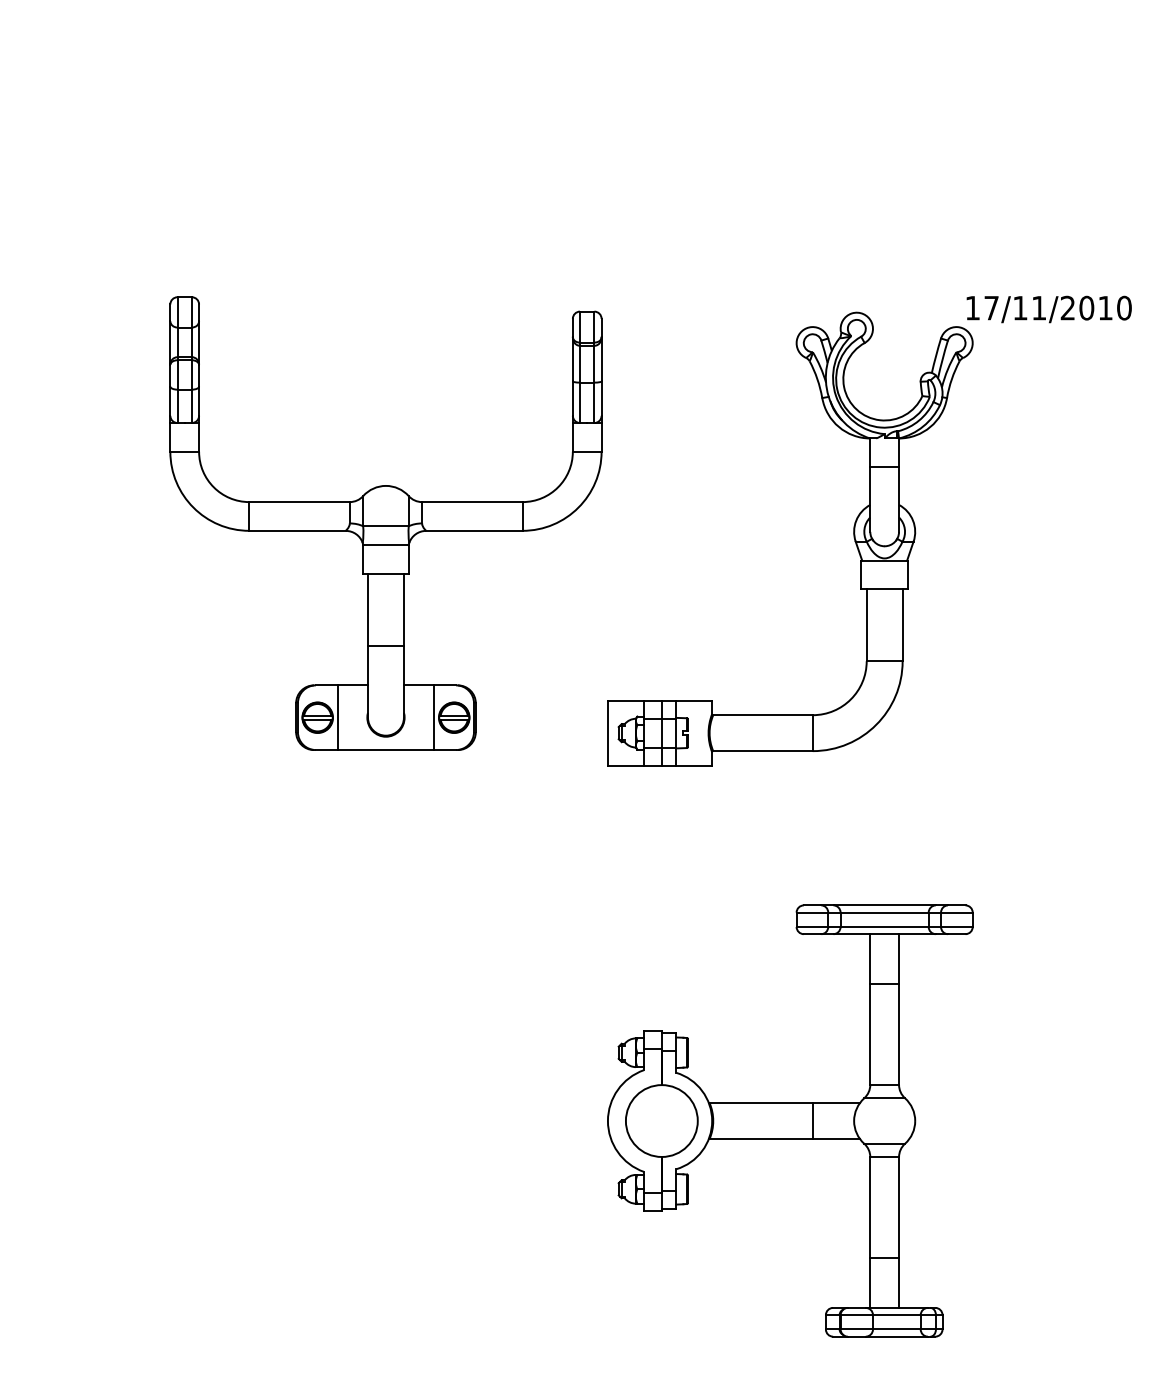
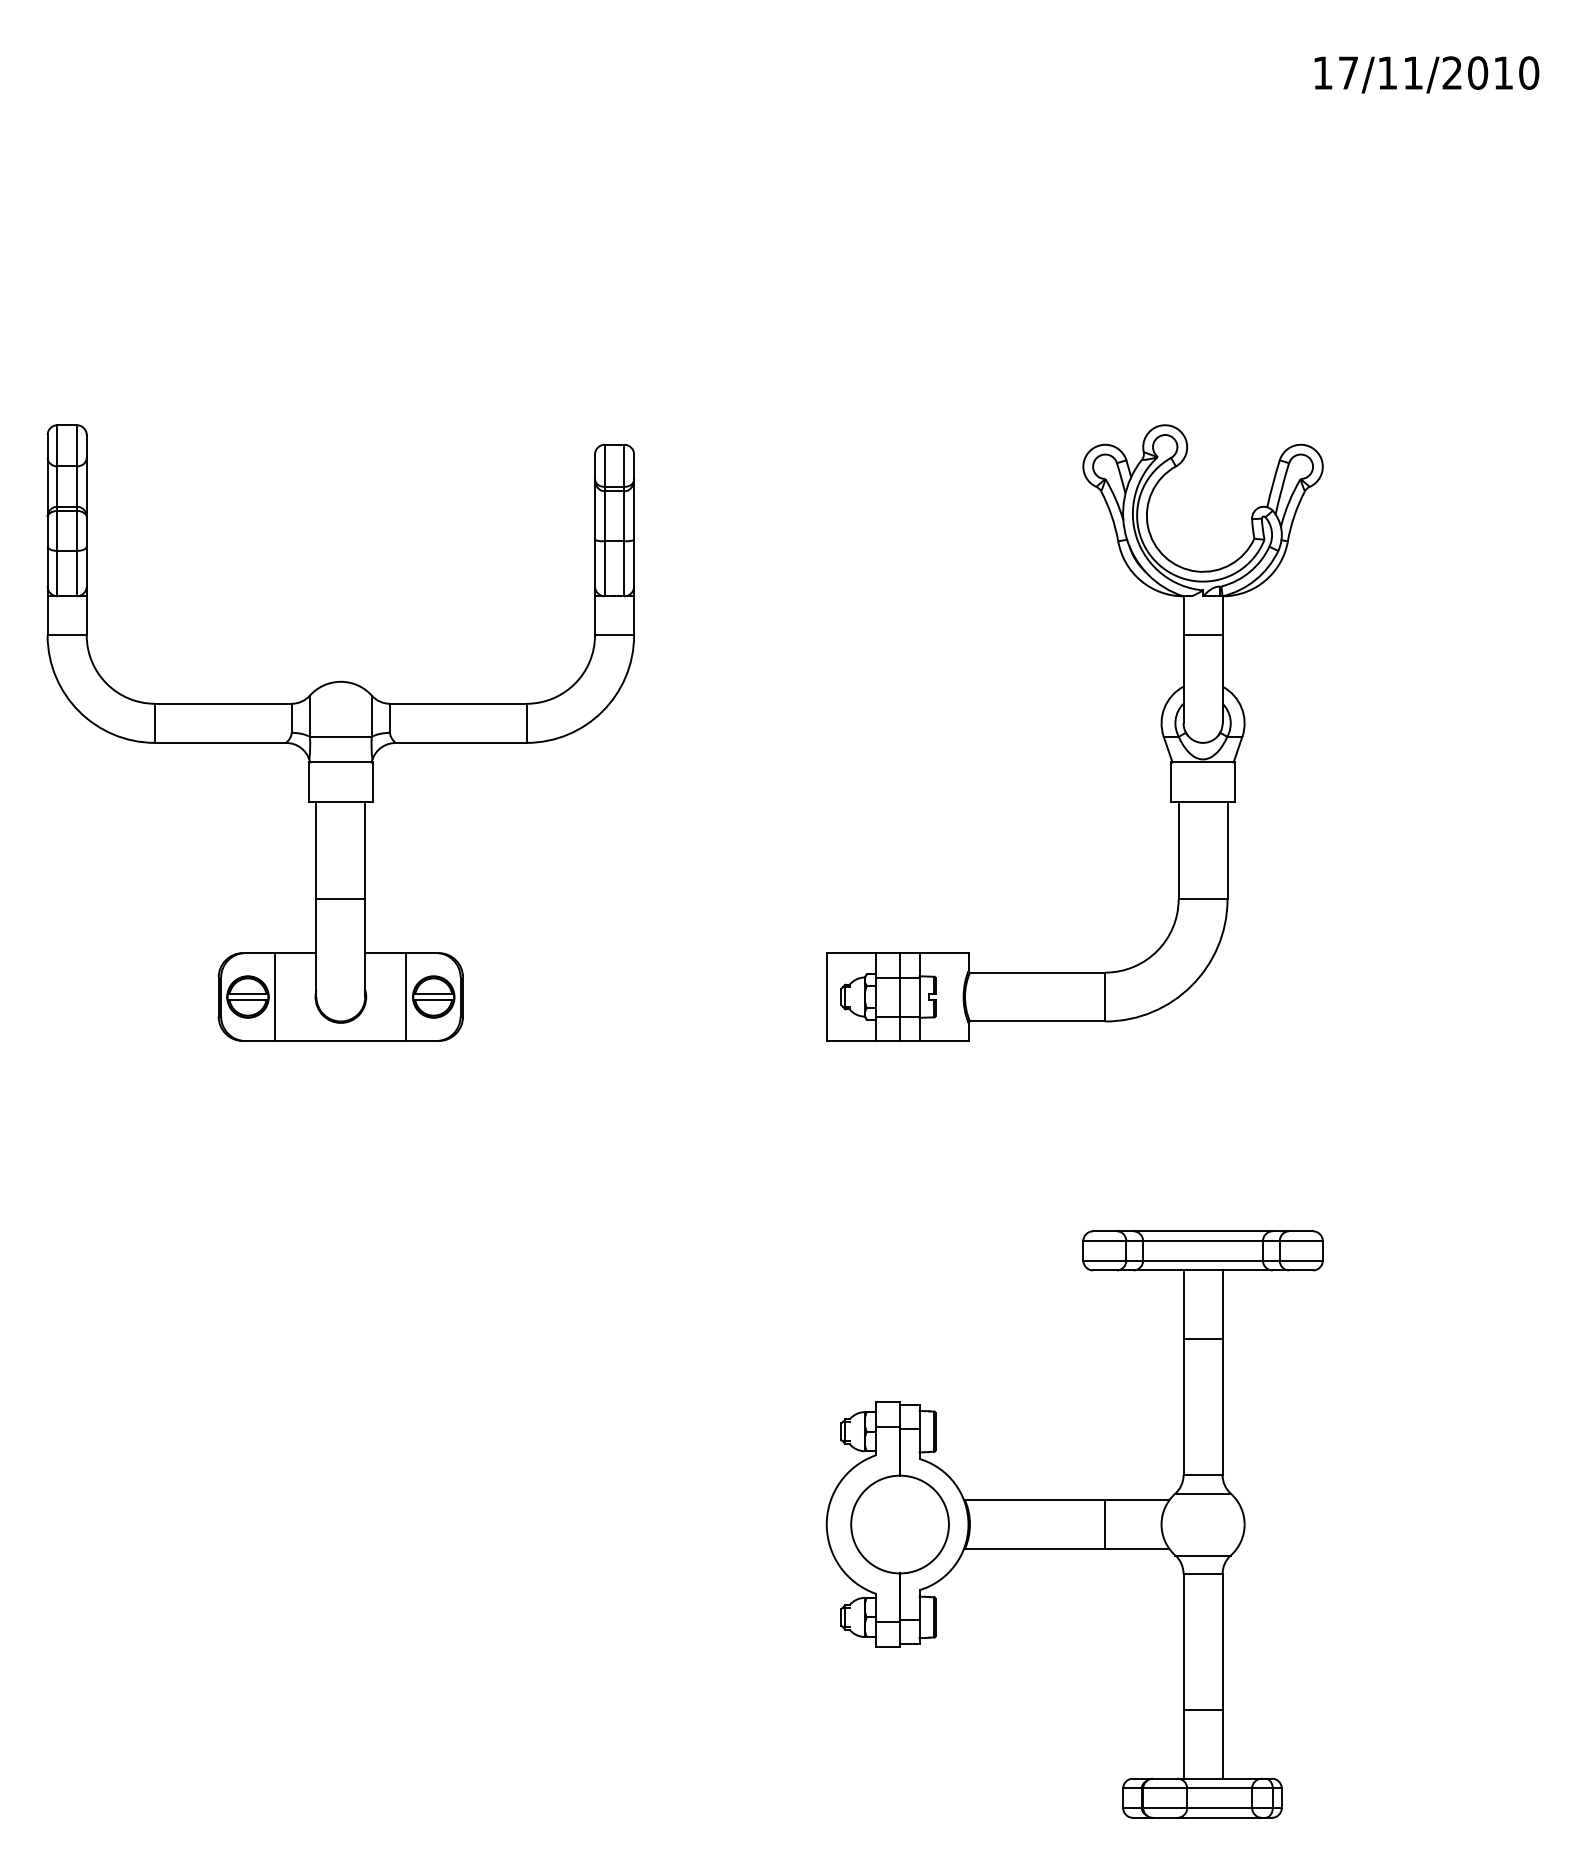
text: (1048, 309) -> (1426, 74), moved
part: (385, 523) -> (340, 732), moved

